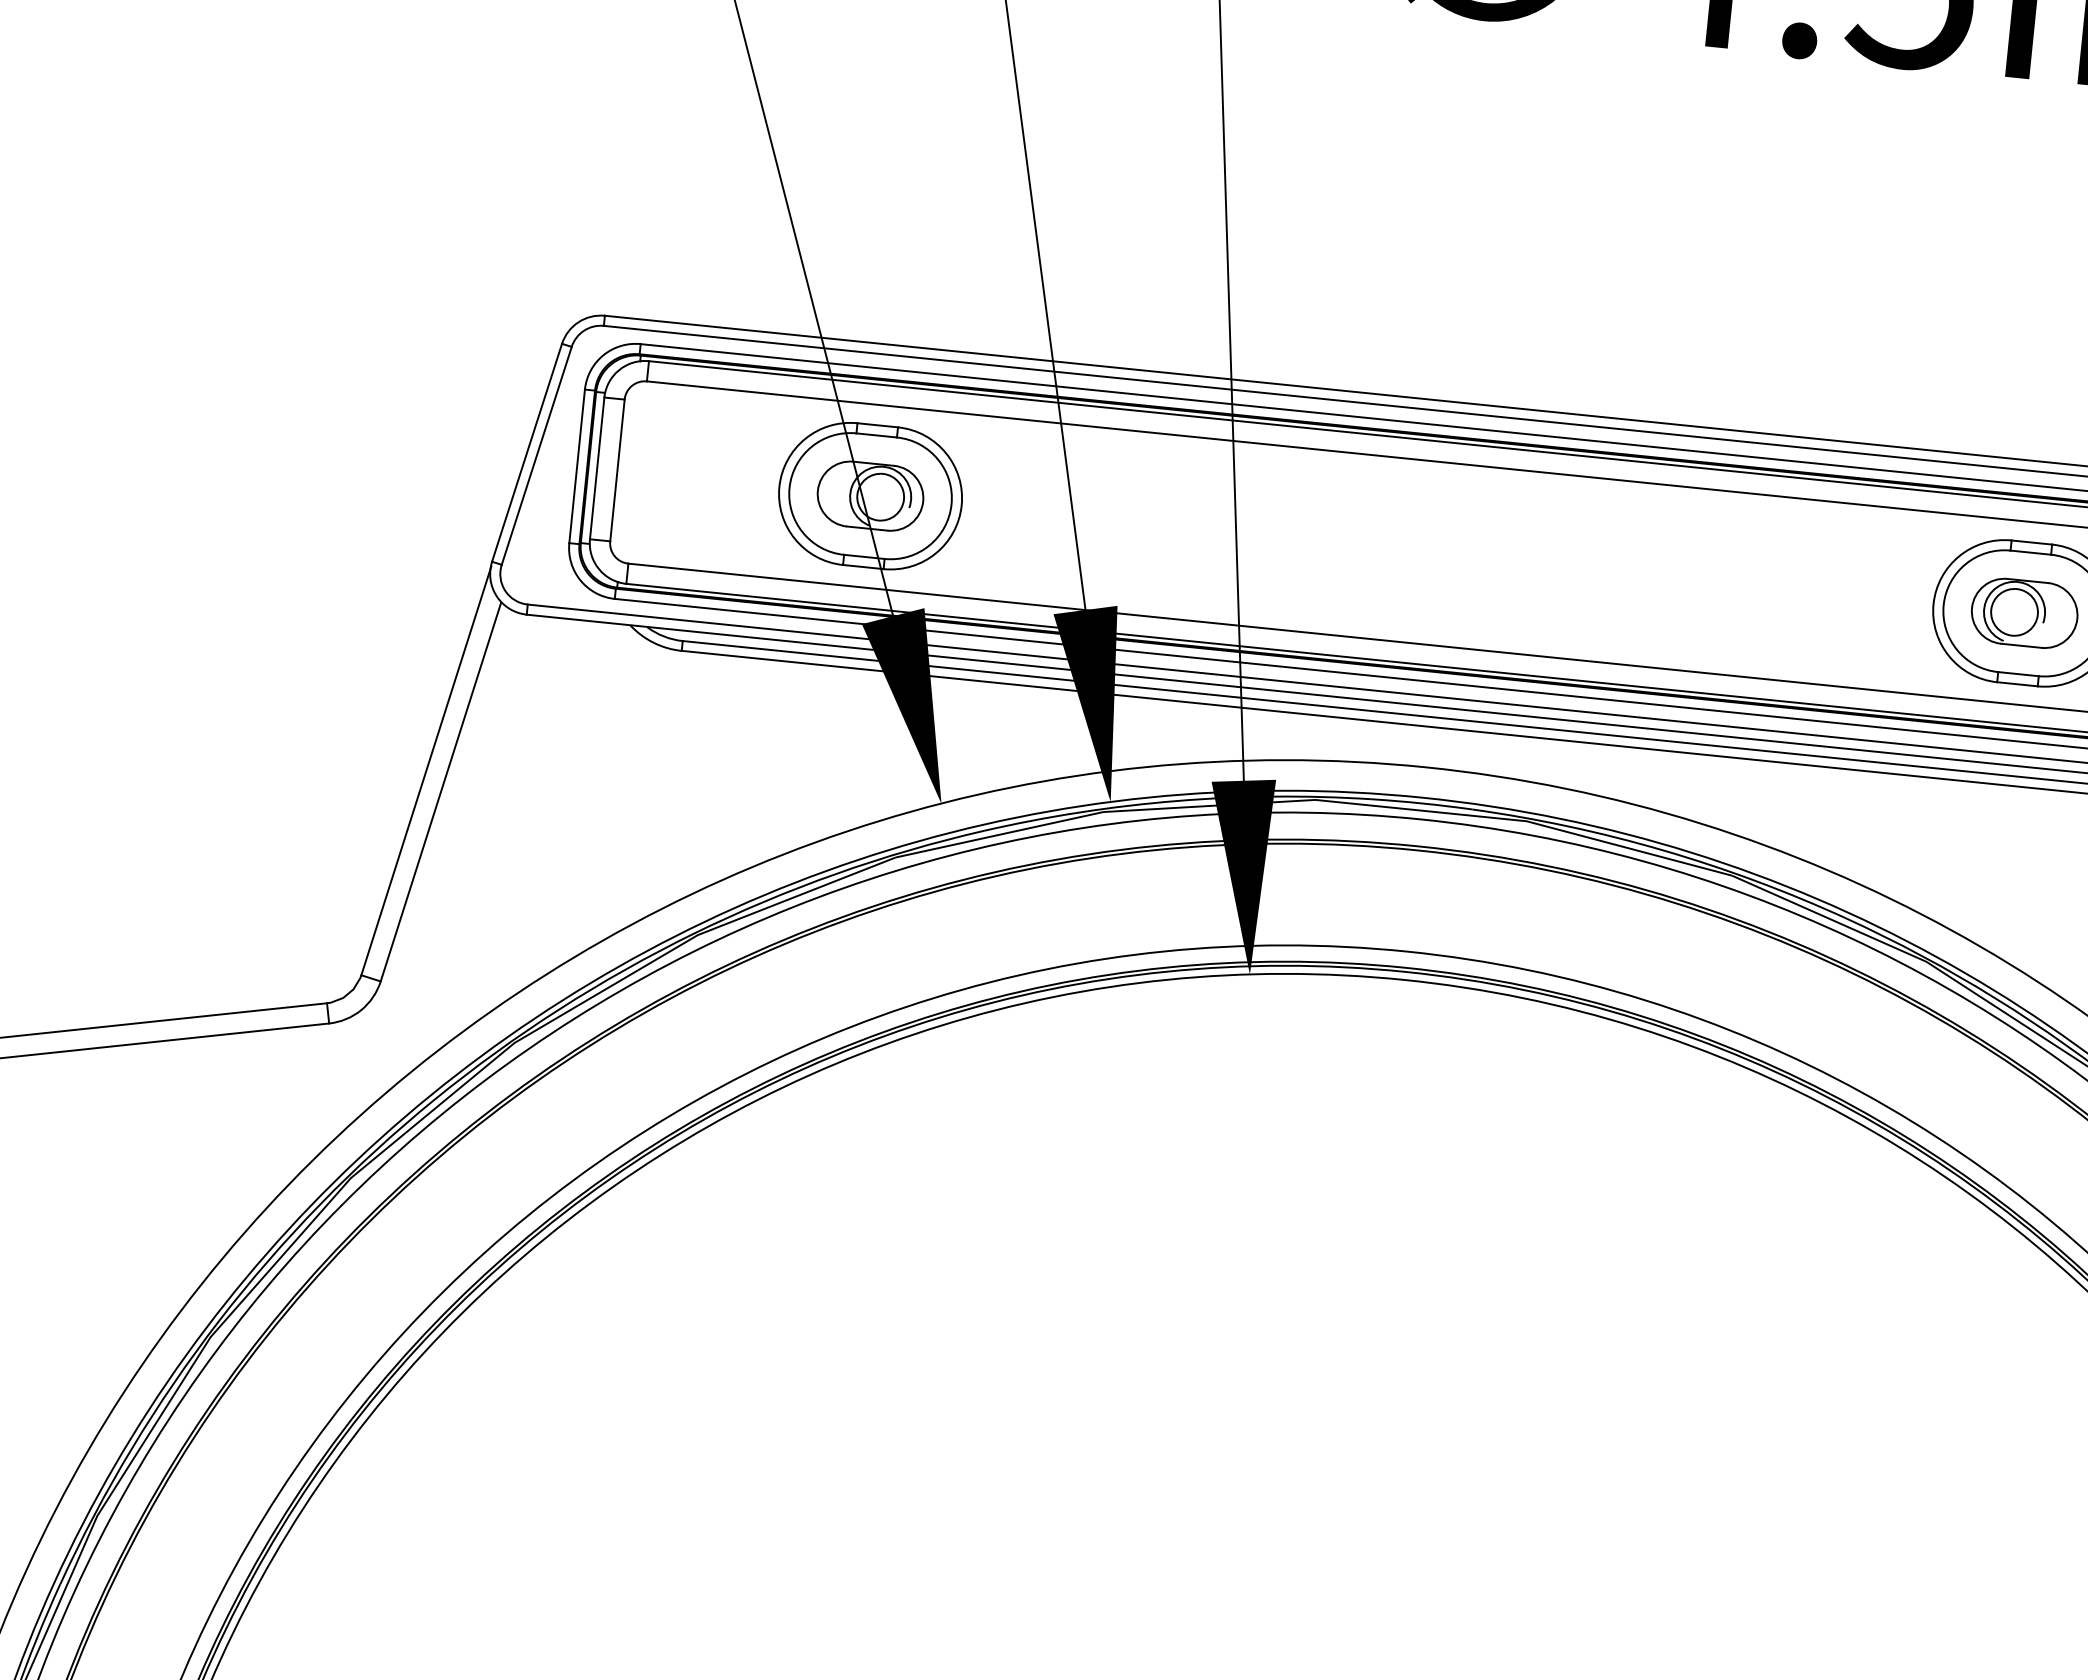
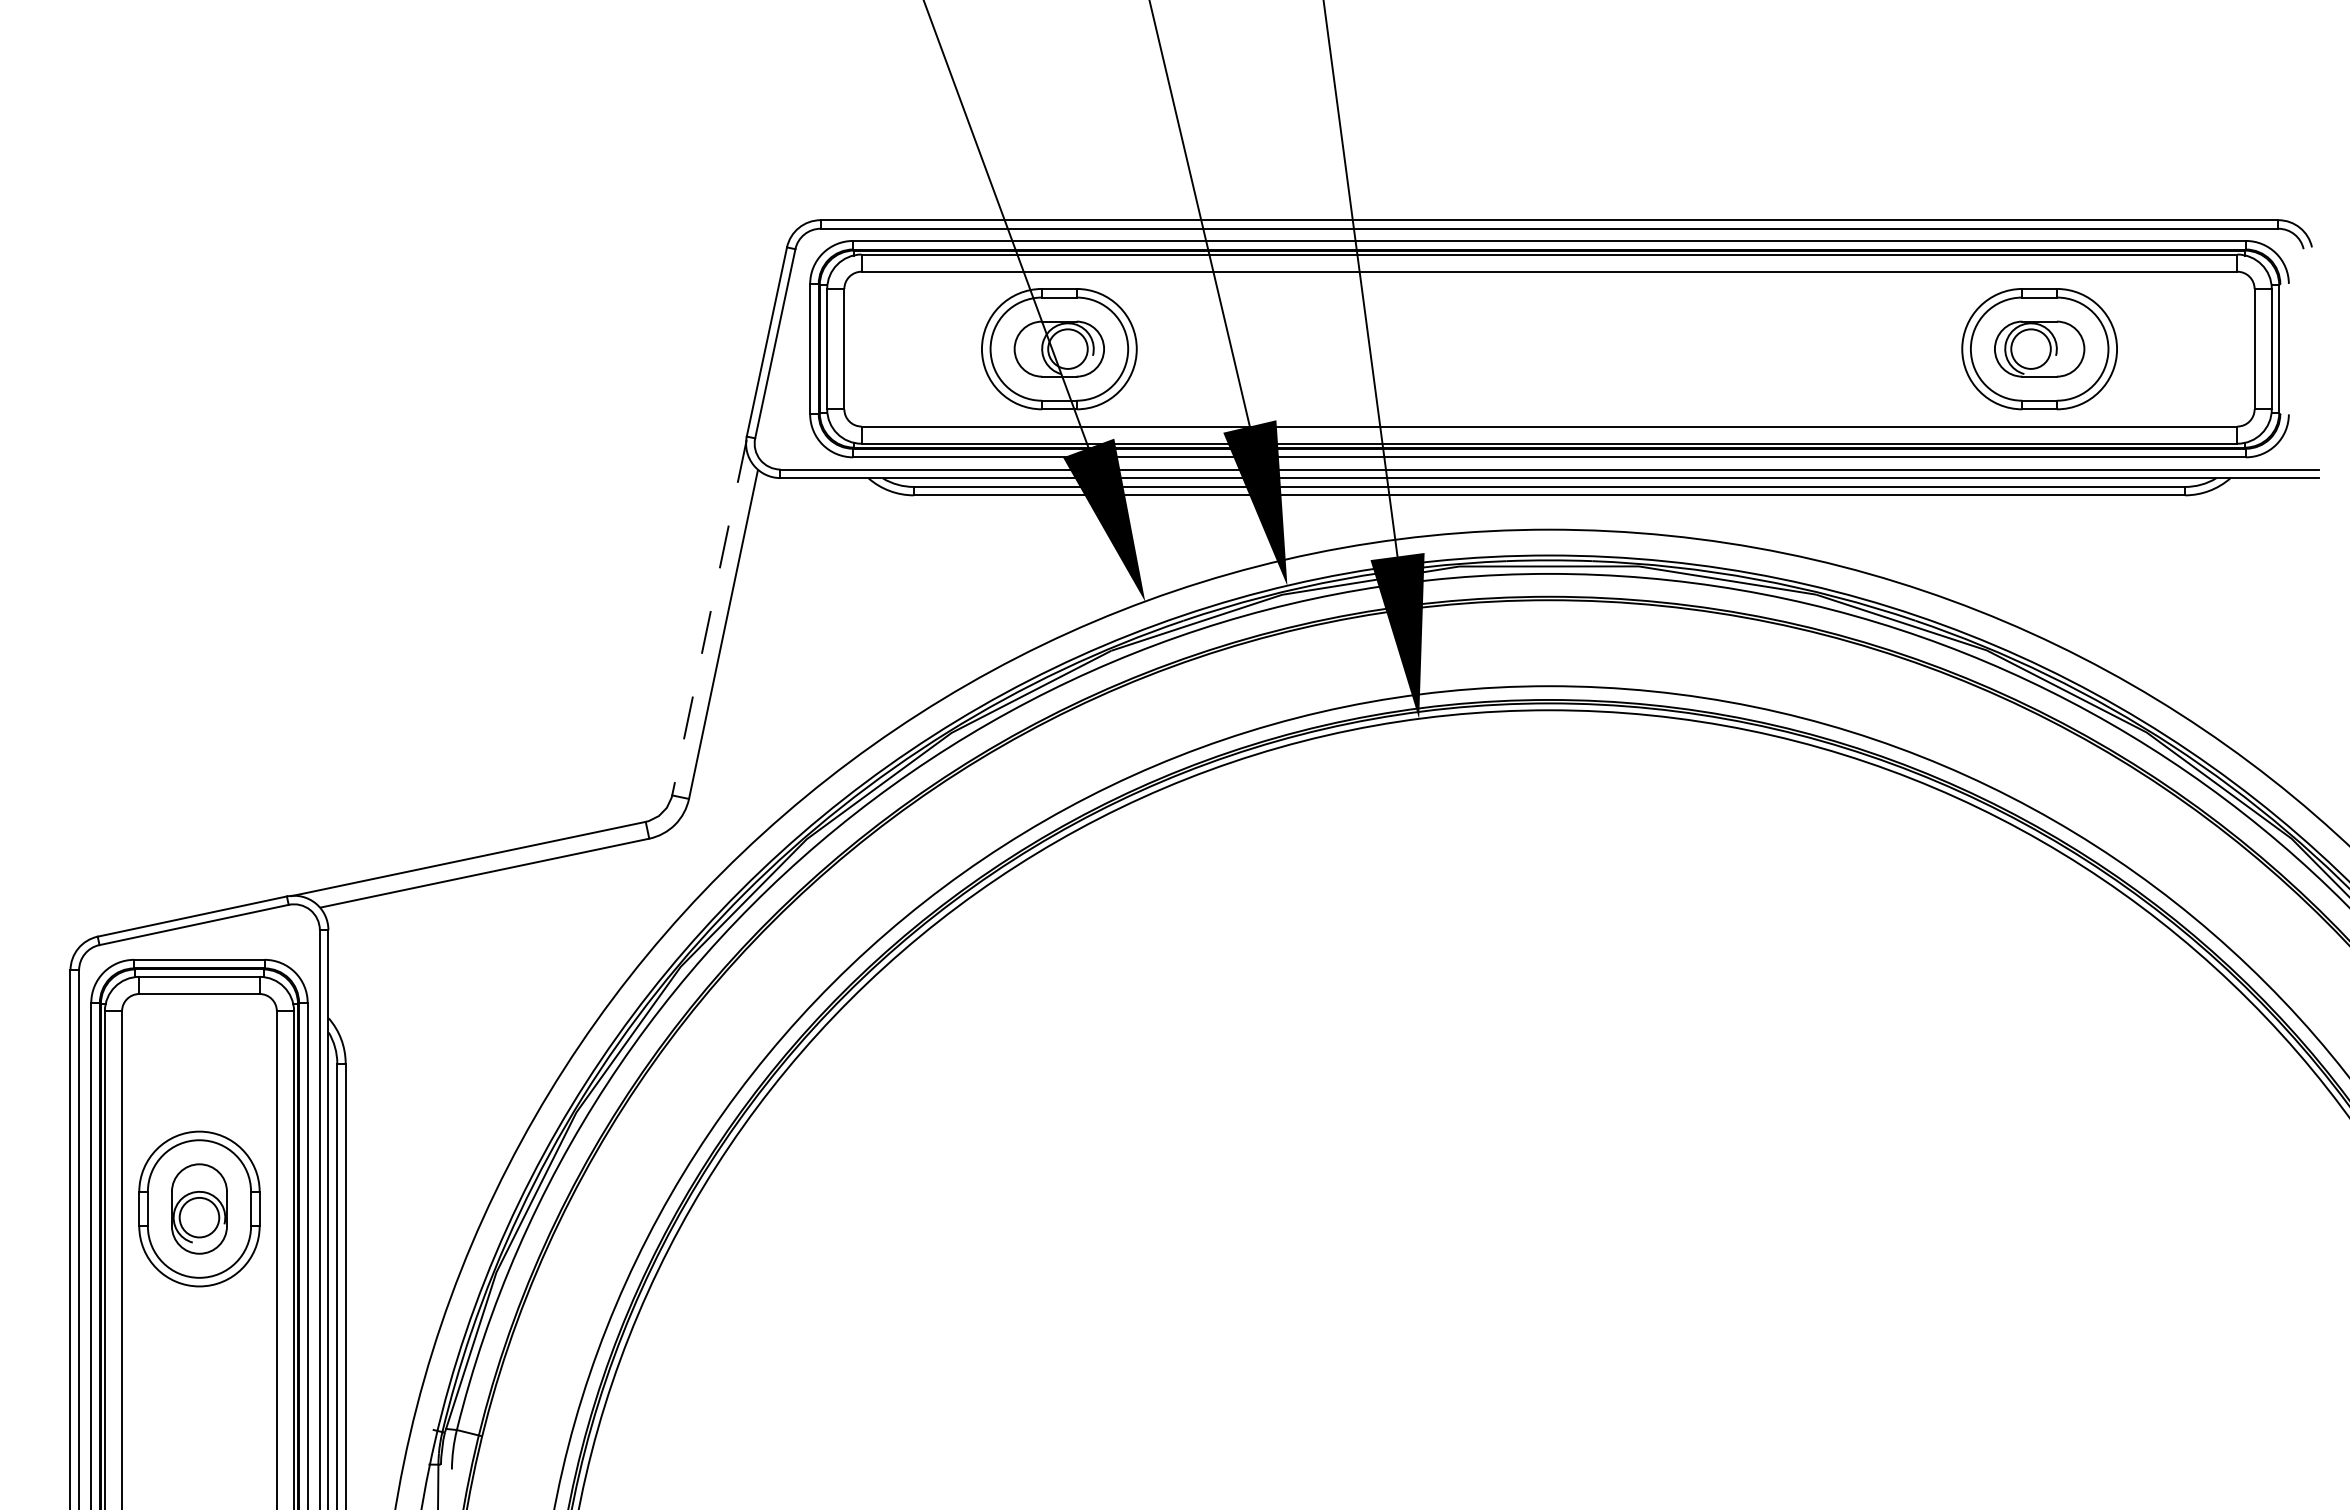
line: (426, 770) -> (709, 617), solid -> dashed

